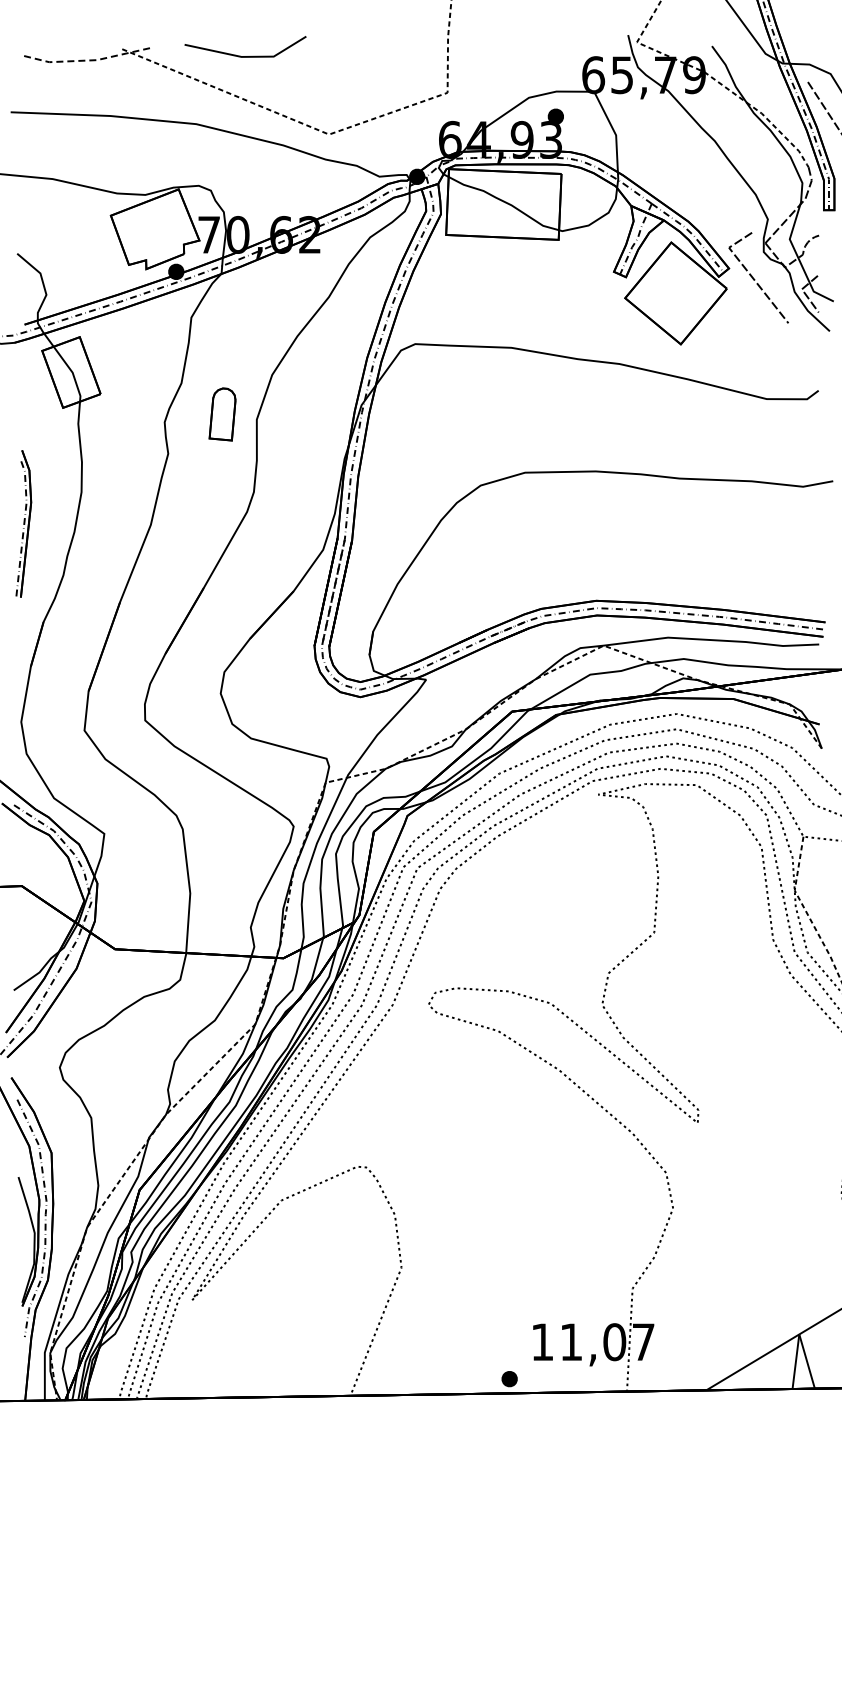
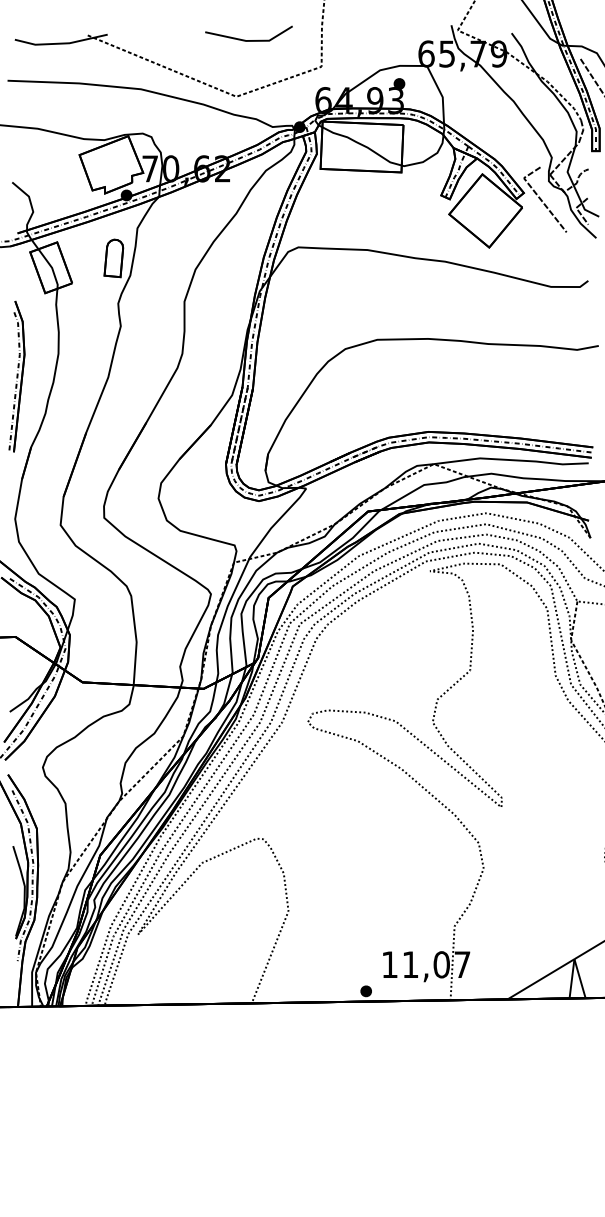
line: (245, 56) -> (248, 40), moved
line: (85, 60) -> (61, 43), dashed -> solid
part: (222, 414) -> (113, 258), moved
part: (23, 523) -> (16, 376), size x1.43

